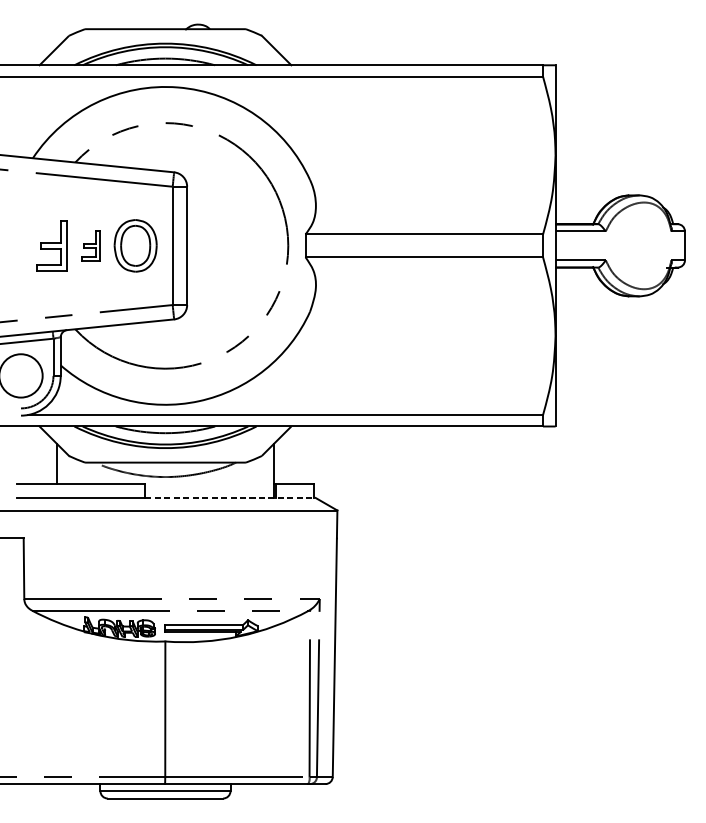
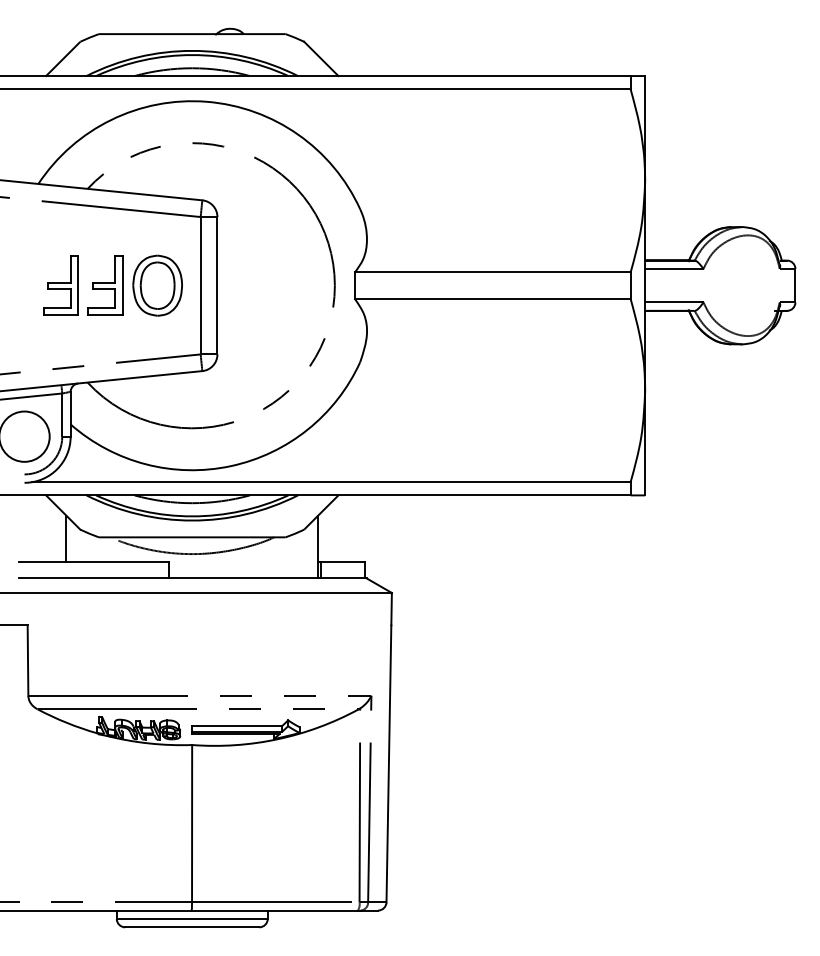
part: (90, 245) -> (105, 285), size x1.67
line: (230, 498) -> (267, 578), dashed -> solid

